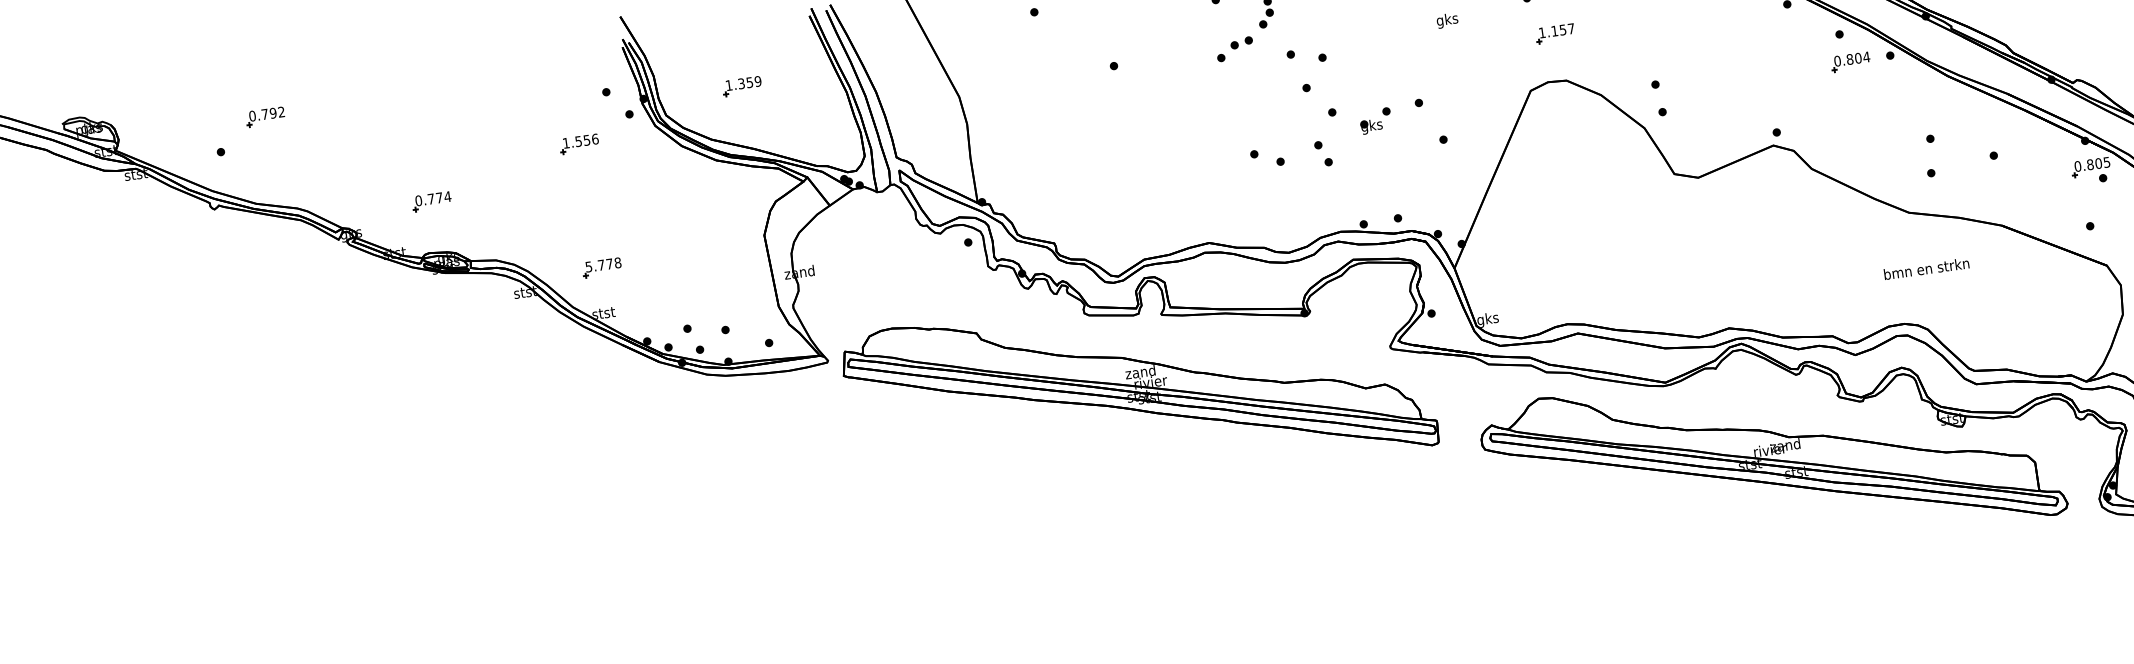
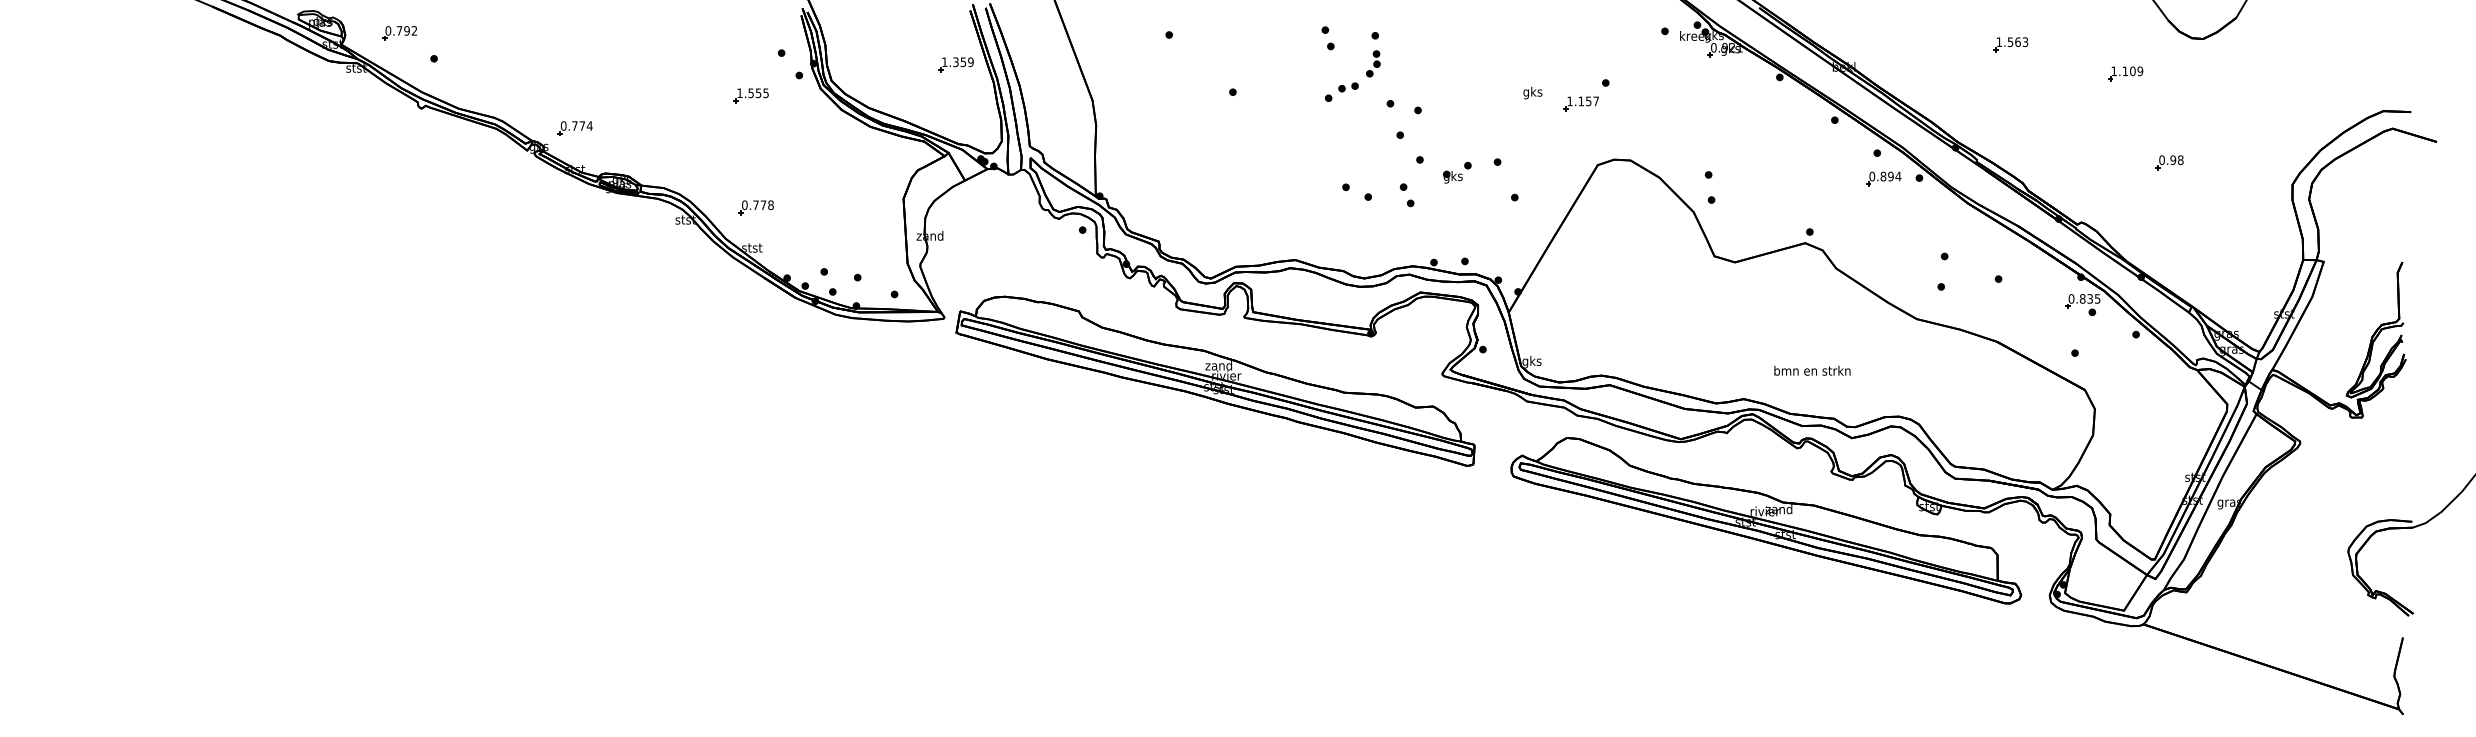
part: (1554, 33) -> (1580, 103), moved
text: (1857, 58) -> (1890, 176), 0.804 -> 0.894
part: (741, 86) -> (955, 64), moved
part: (265, 117) -> (399, 33), moved
text: (594, 139) -> (765, 93), 1.556 -> 1.555
text: (2098, 163) -> (2090, 298), 0.805 -> 0.835
part: (431, 201) -> (574, 128), moved
text: (588, 267) -> (744, 205), 5.778 -> 0.778
text: (1926, 268) -> (1812, 370), moved

